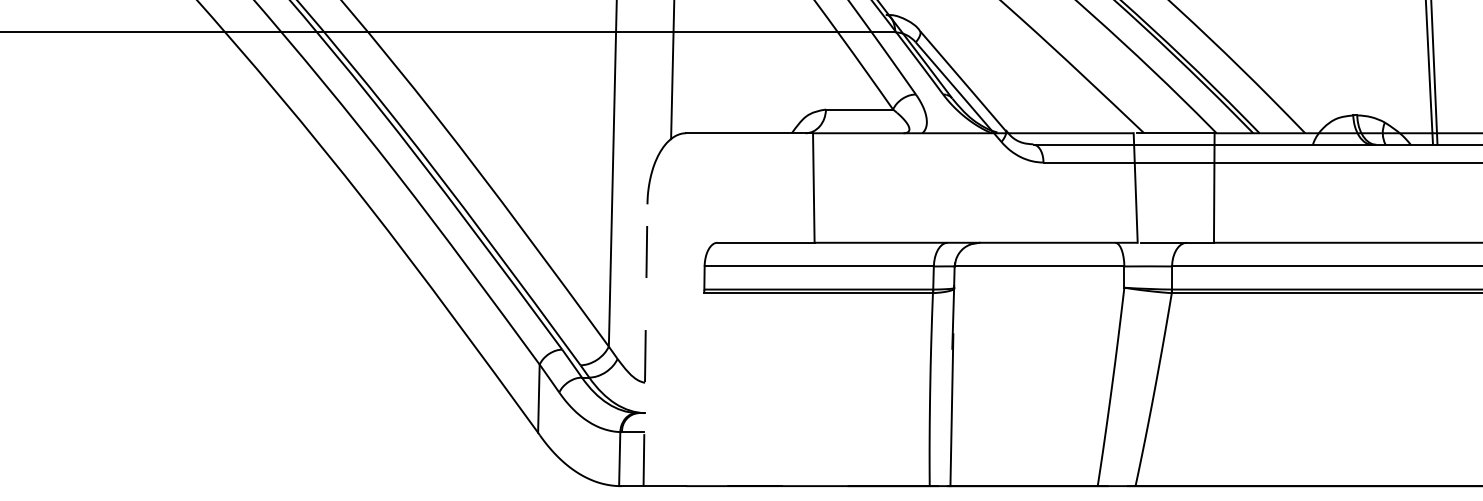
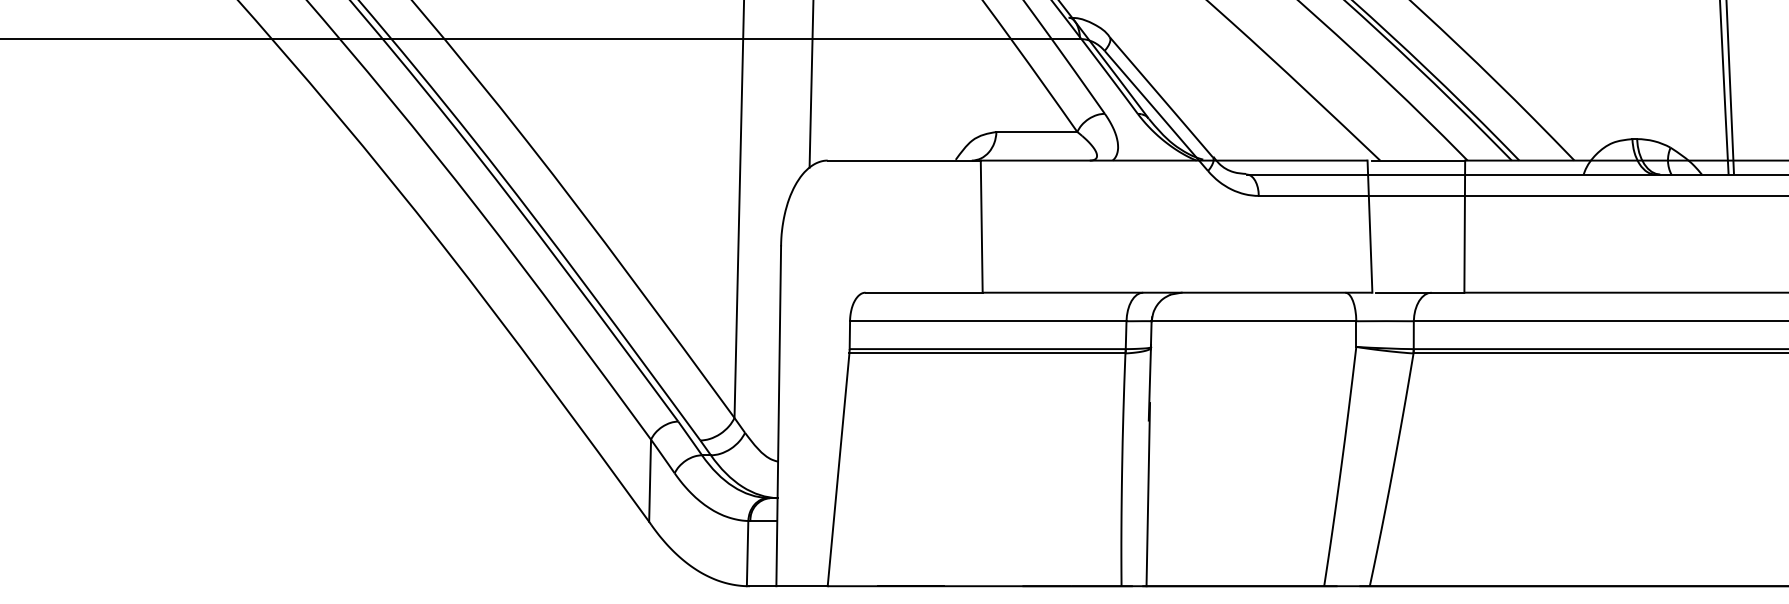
line: (645, 345) -> (778, 416), dashed -> solid
line: (695, 389) -> (839, 469), added

